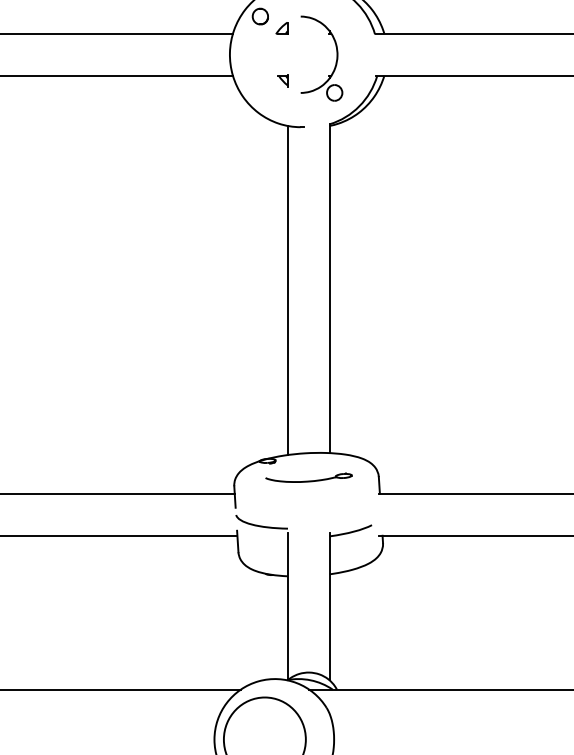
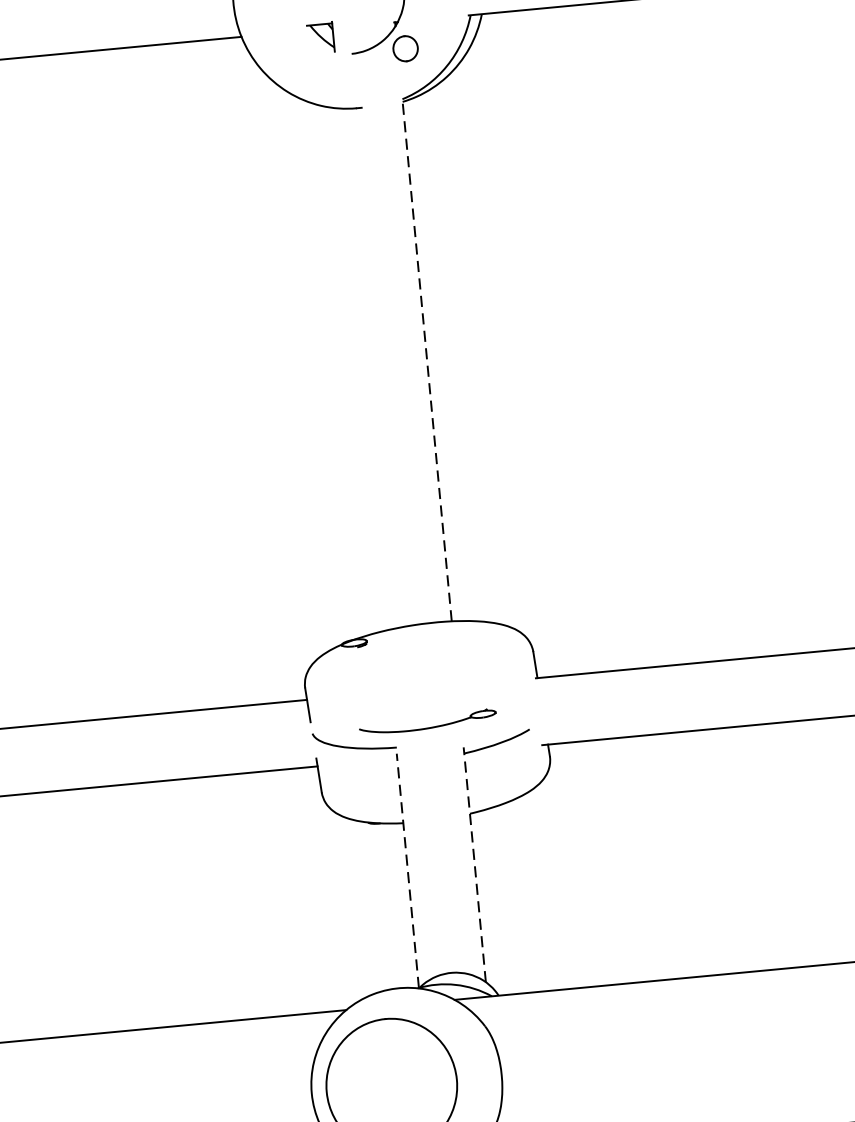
part: (282, 80) -> (320, 36), size x1.6
line: (329, 288) -> (426, 360), solid -> dashed
line: (287, 290) -> (360, 369), removed
part: (308, 477) -> (427, 721), moved
line: (287, 606) -> (407, 871), solid -> dashed
line: (329, 606) -> (474, 864), solid -> dashed

